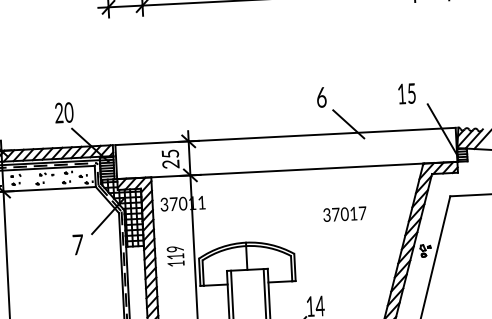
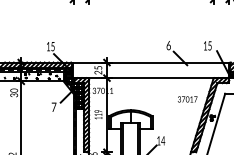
text: (63, 112) -> (50, 46), 20 -> 15
text: (344, 214) -> (187, 99), moved

